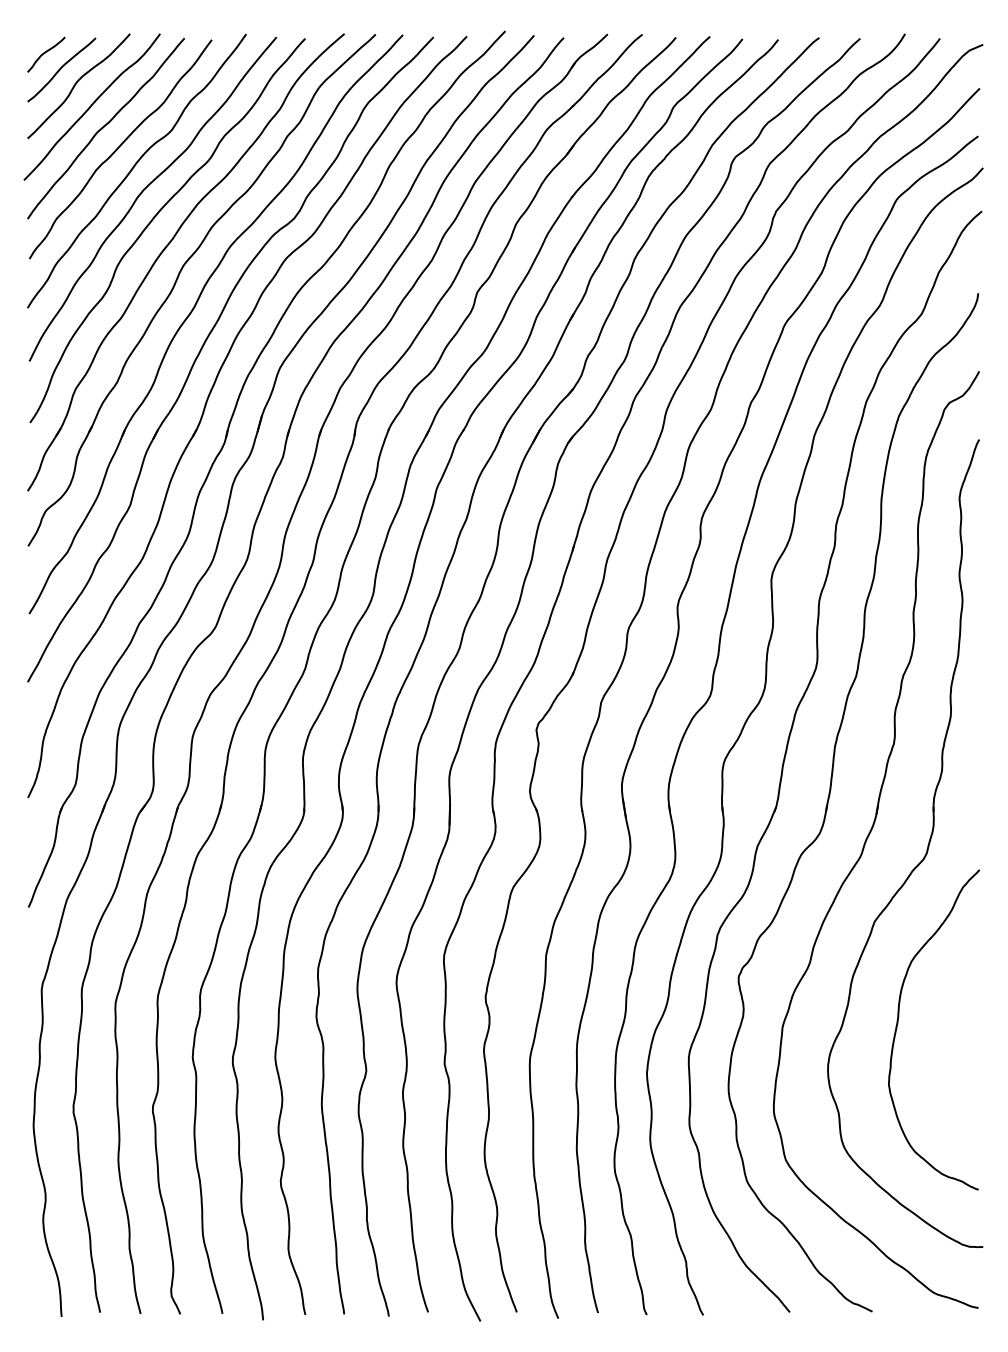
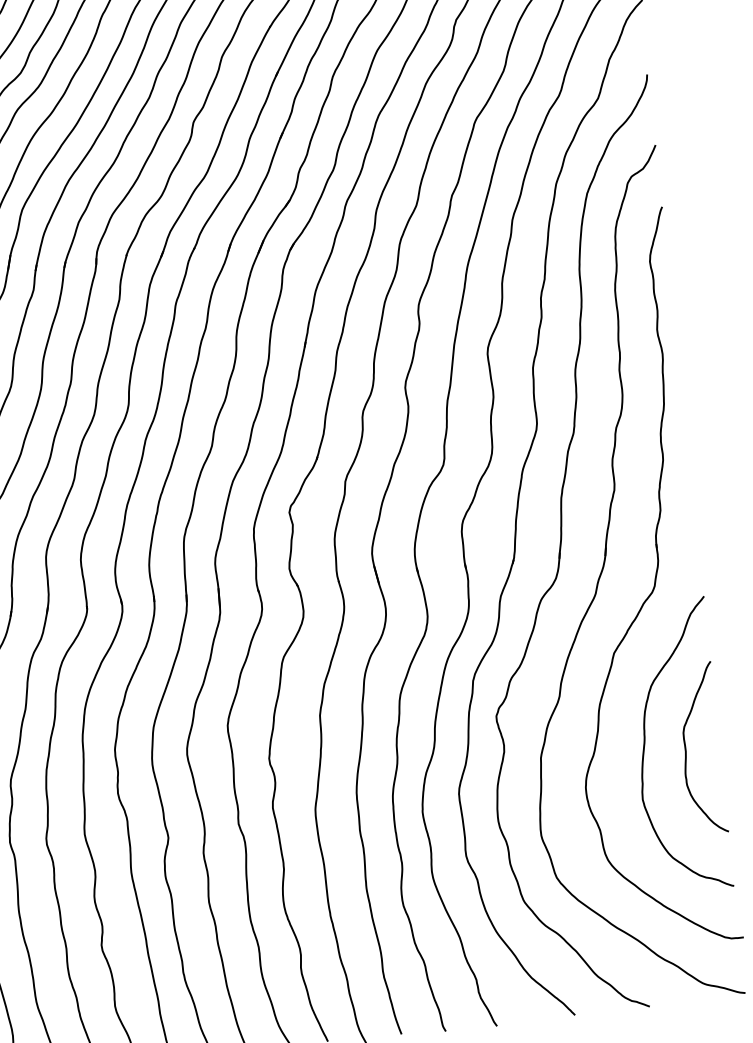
curve: (942, 1035) -> (686, 749), added

